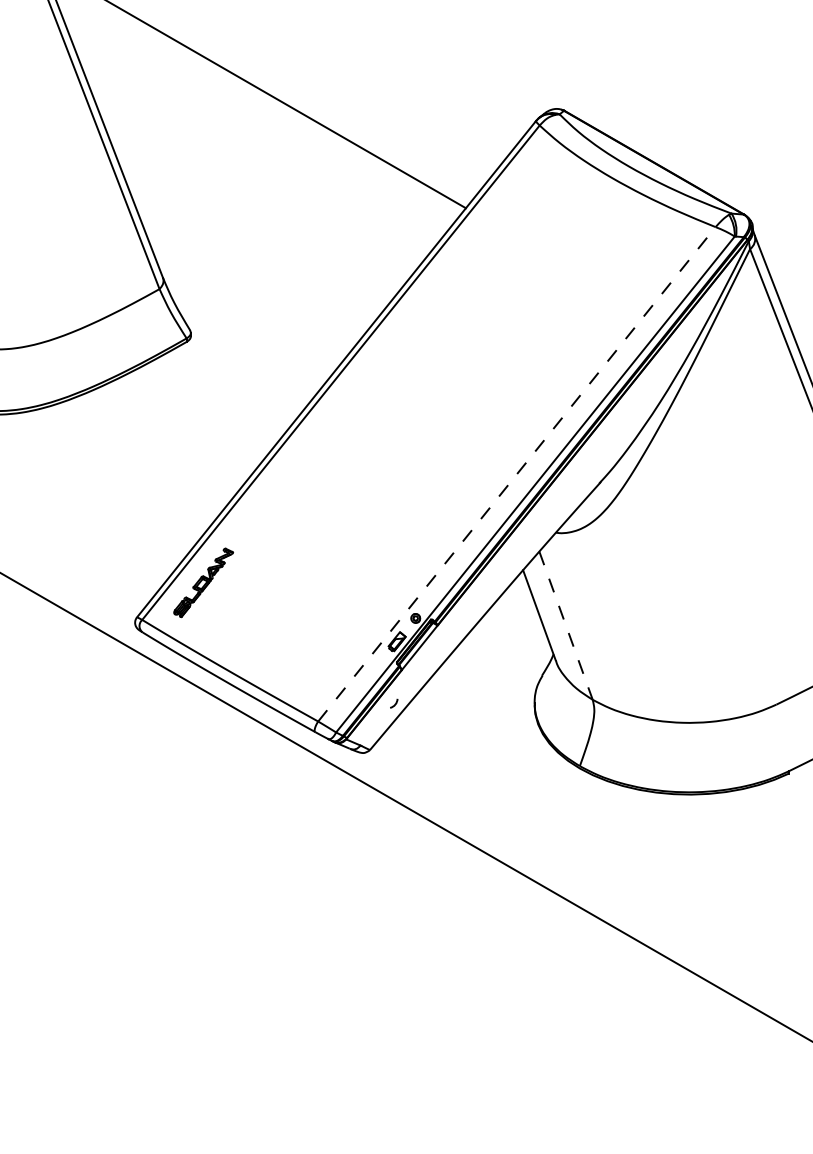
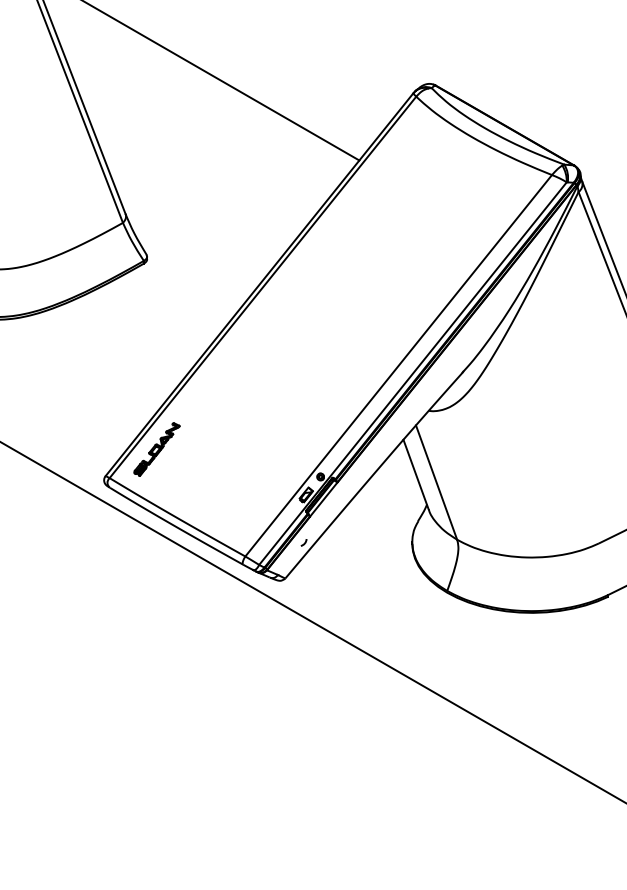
line: (517, 473) -> (399, 365), dashed -> solid
line: (566, 625) -> (436, 482), dashed -> solid

